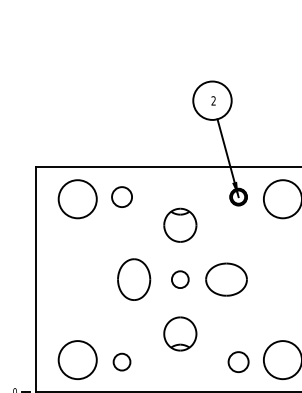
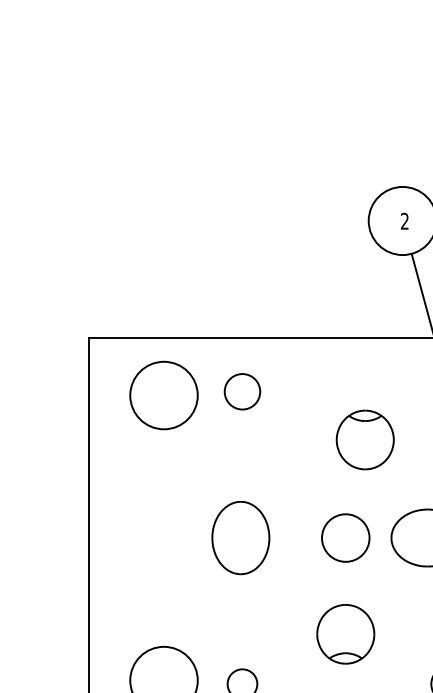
part: (180, 224) -> (365, 438), moved
part: (134, 279) -> (241, 537), moved
circle: (179, 279) -> (344, 537), size x1.6

